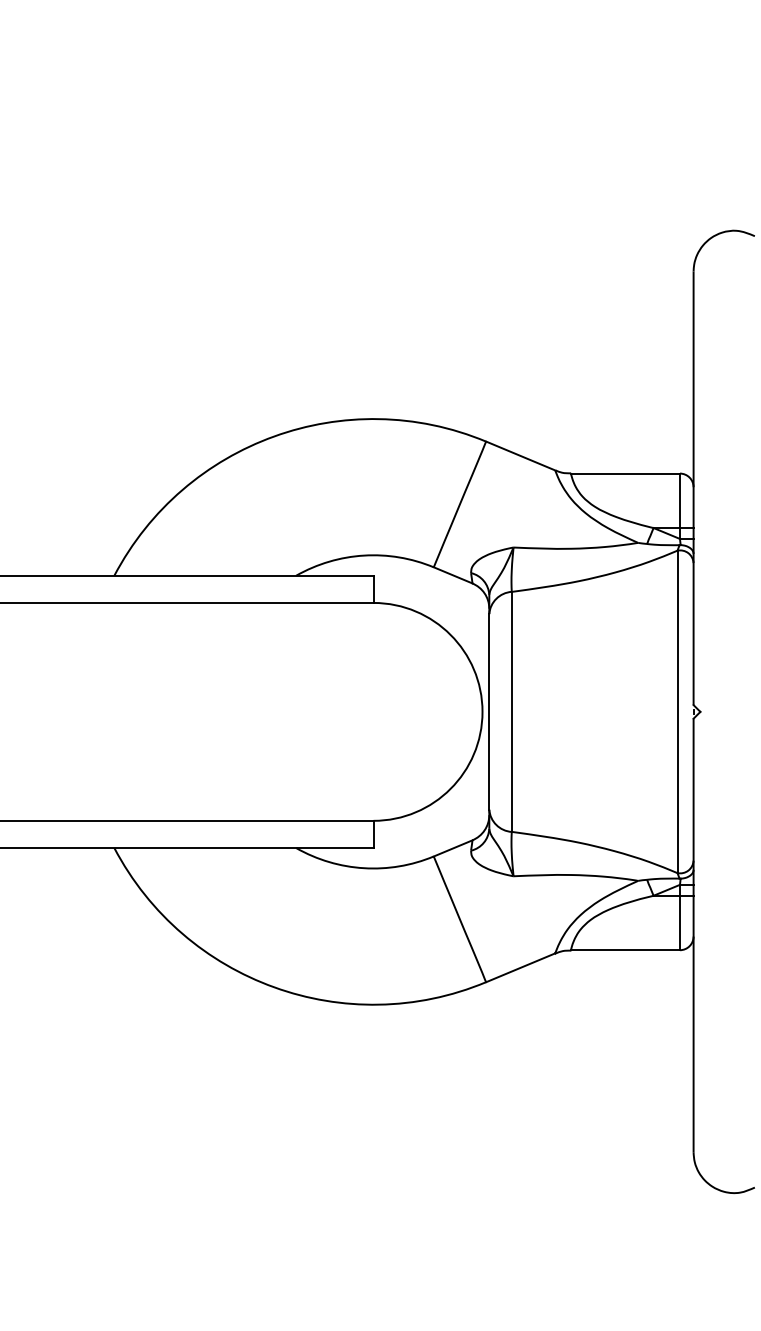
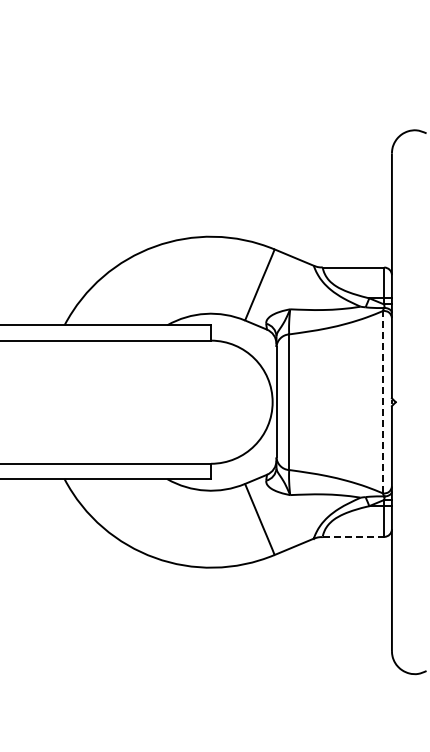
line: (676, 710) -> (382, 401), solid -> dashed
line: (625, 949) -> (353, 536), solid -> dashed

